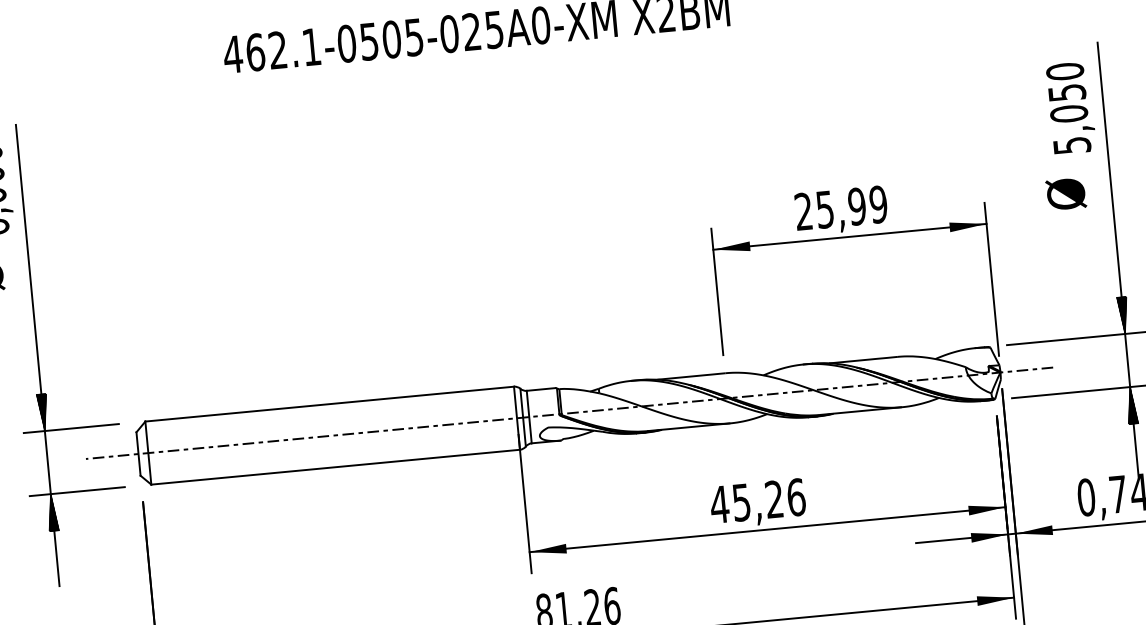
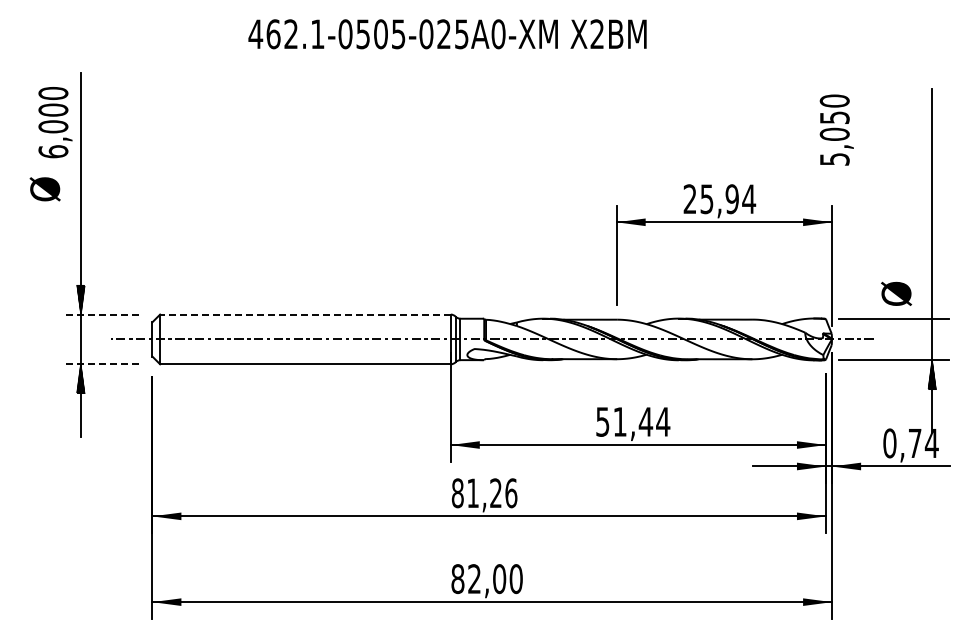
text: (1070, 107) -> (836, 129), moved
text: (1066, 193) -> (896, 293), moved
text: (879, 204) -> (749, 199), 25,99 -> 25,94
hatch: (1123, 314) -> (932, 303), removed
line: (328, 404) -> (304, 314), solid -> dashed
line: (70, 428) -> (101, 314), solid -> dashed
line: (76, 491) -> (101, 364), solid -> dashed
text: (757, 500) -> (632, 421), 45,26 -> 51,44

